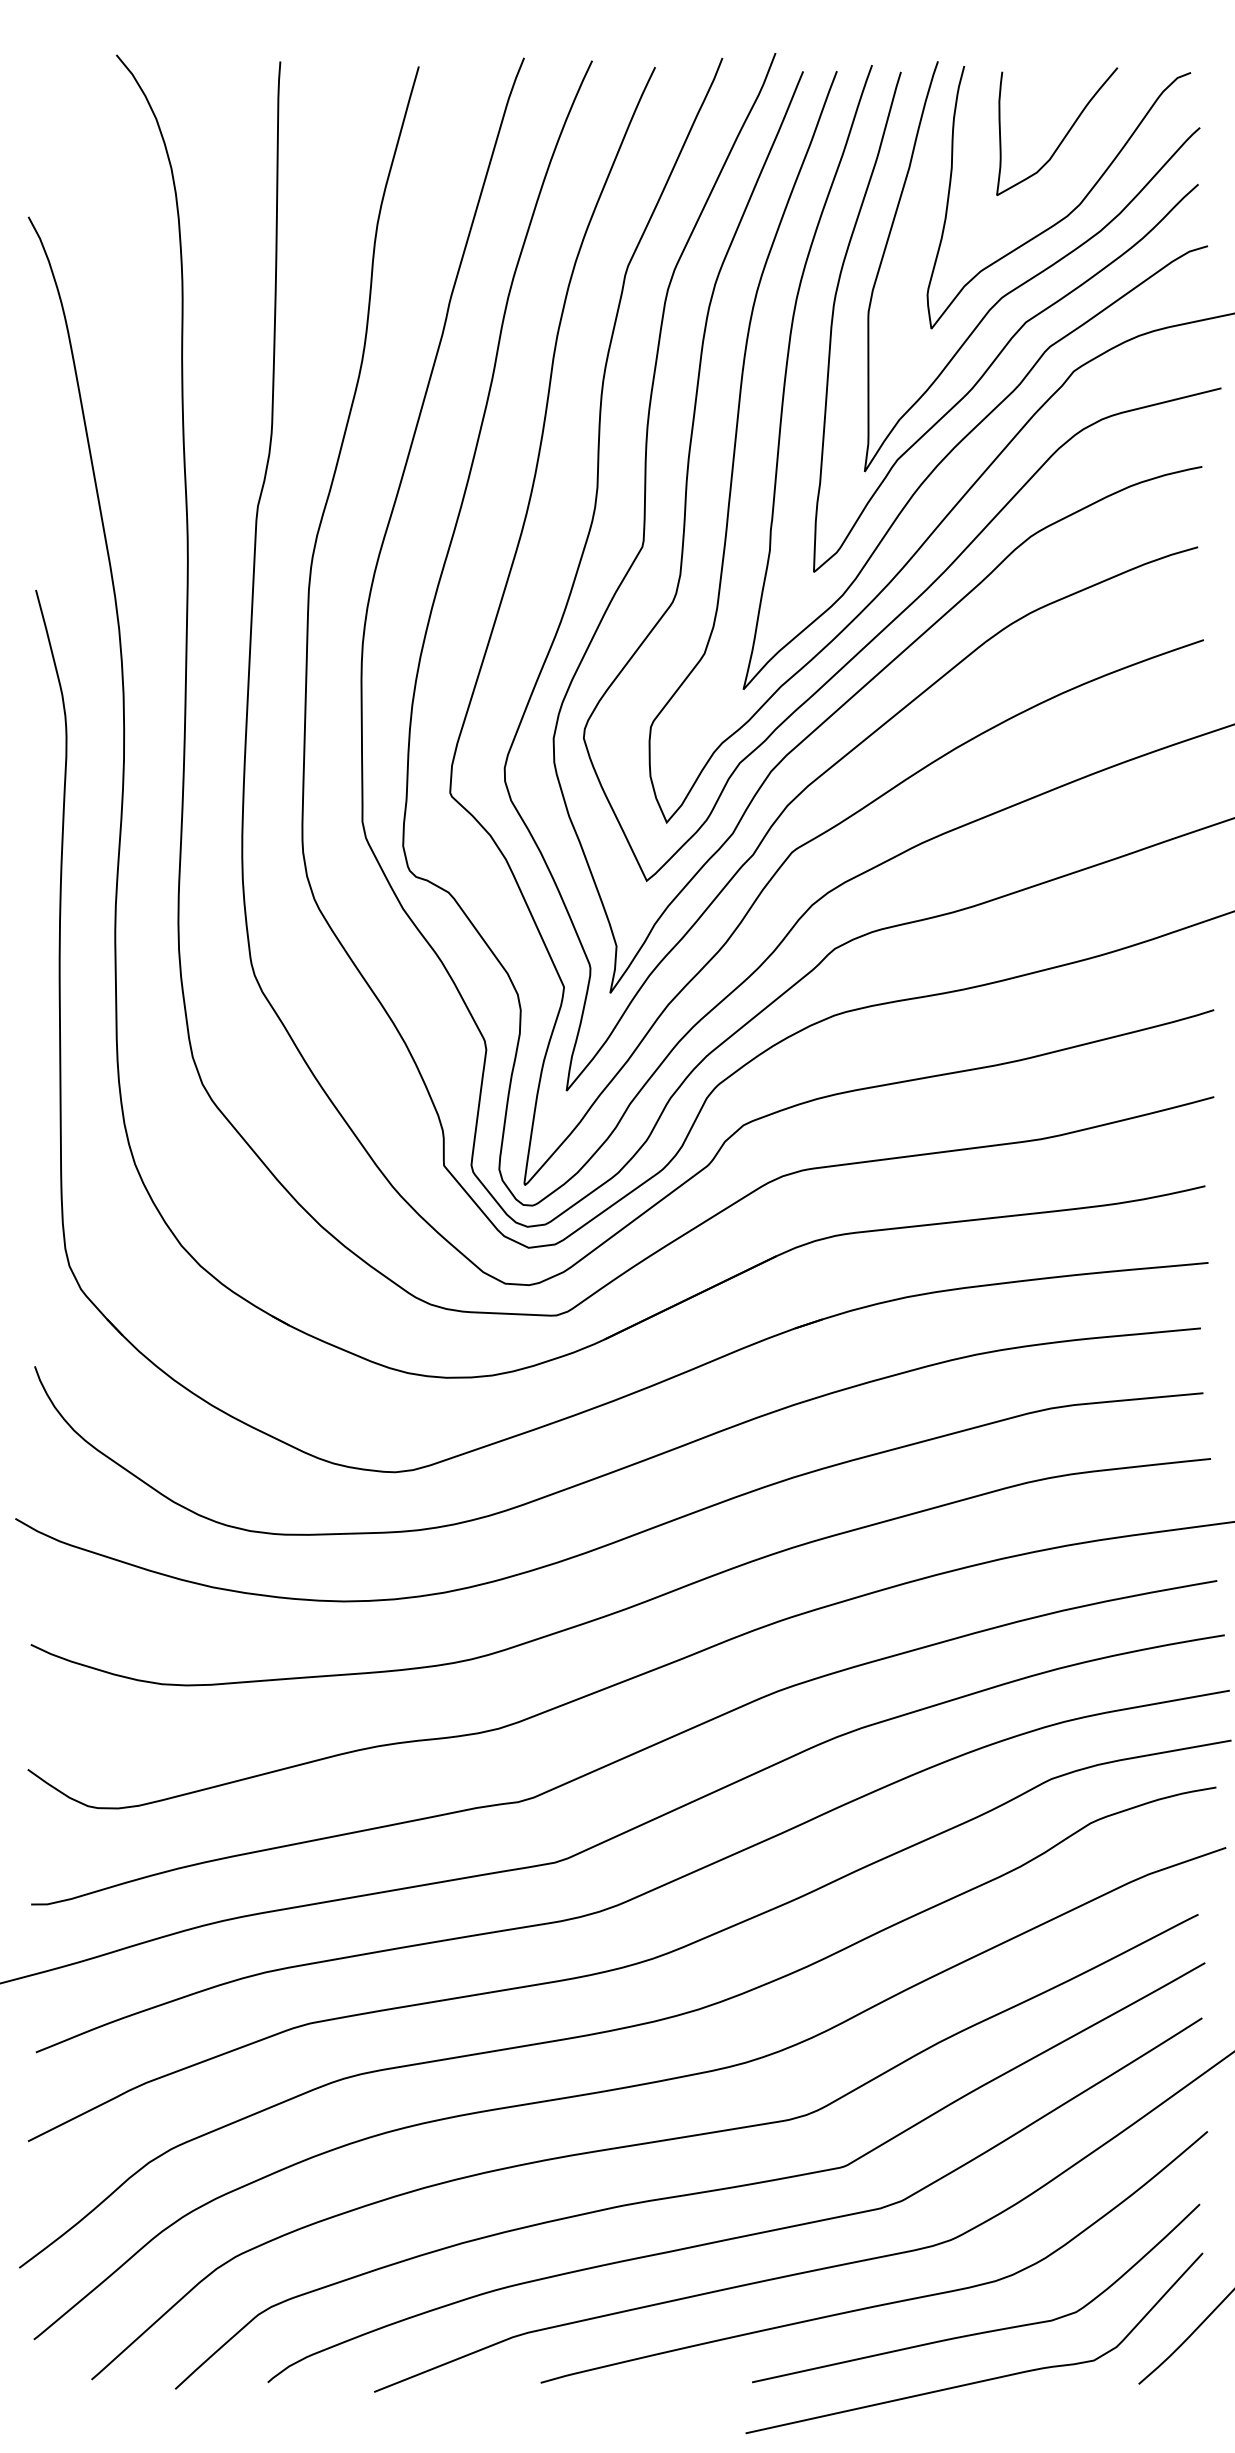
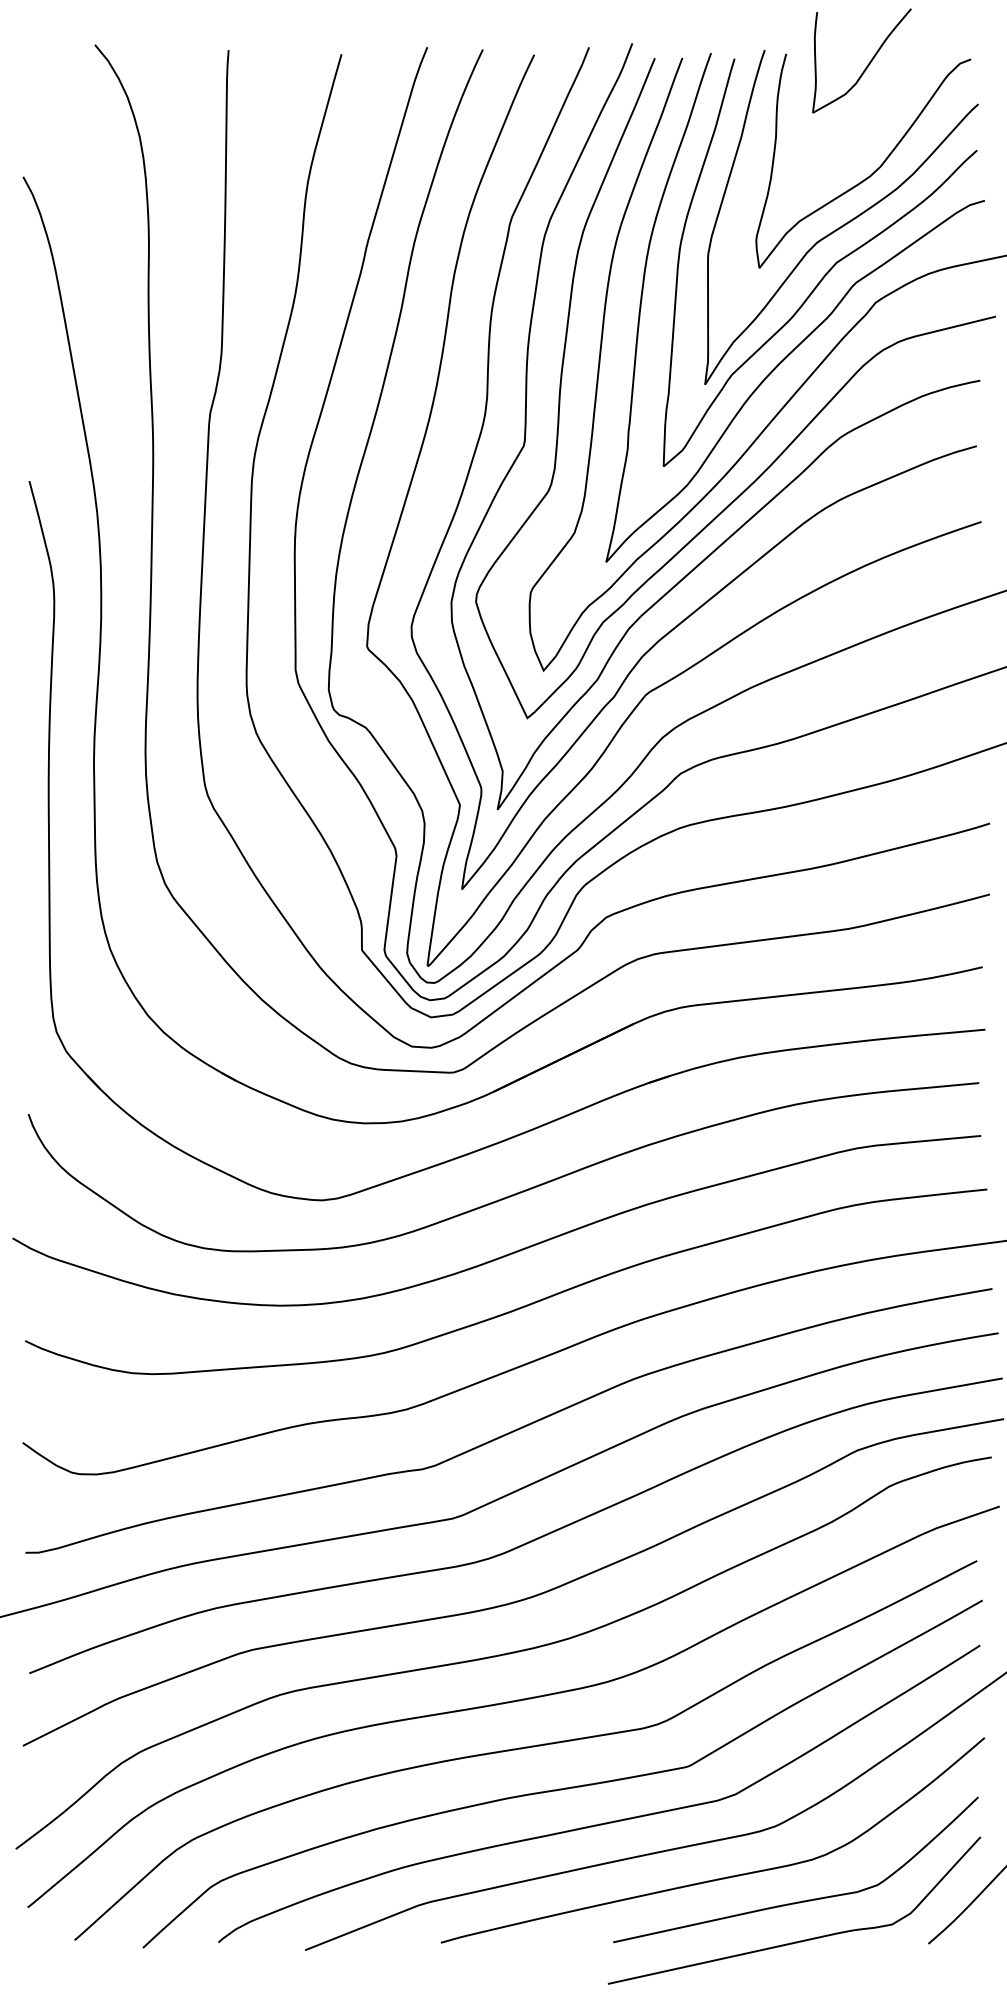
curve: (1063, 137) -> (867, 65), moved

